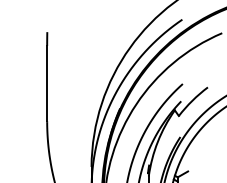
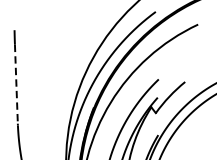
line: (47, 83) -> (16, 84), solid -> dashed

